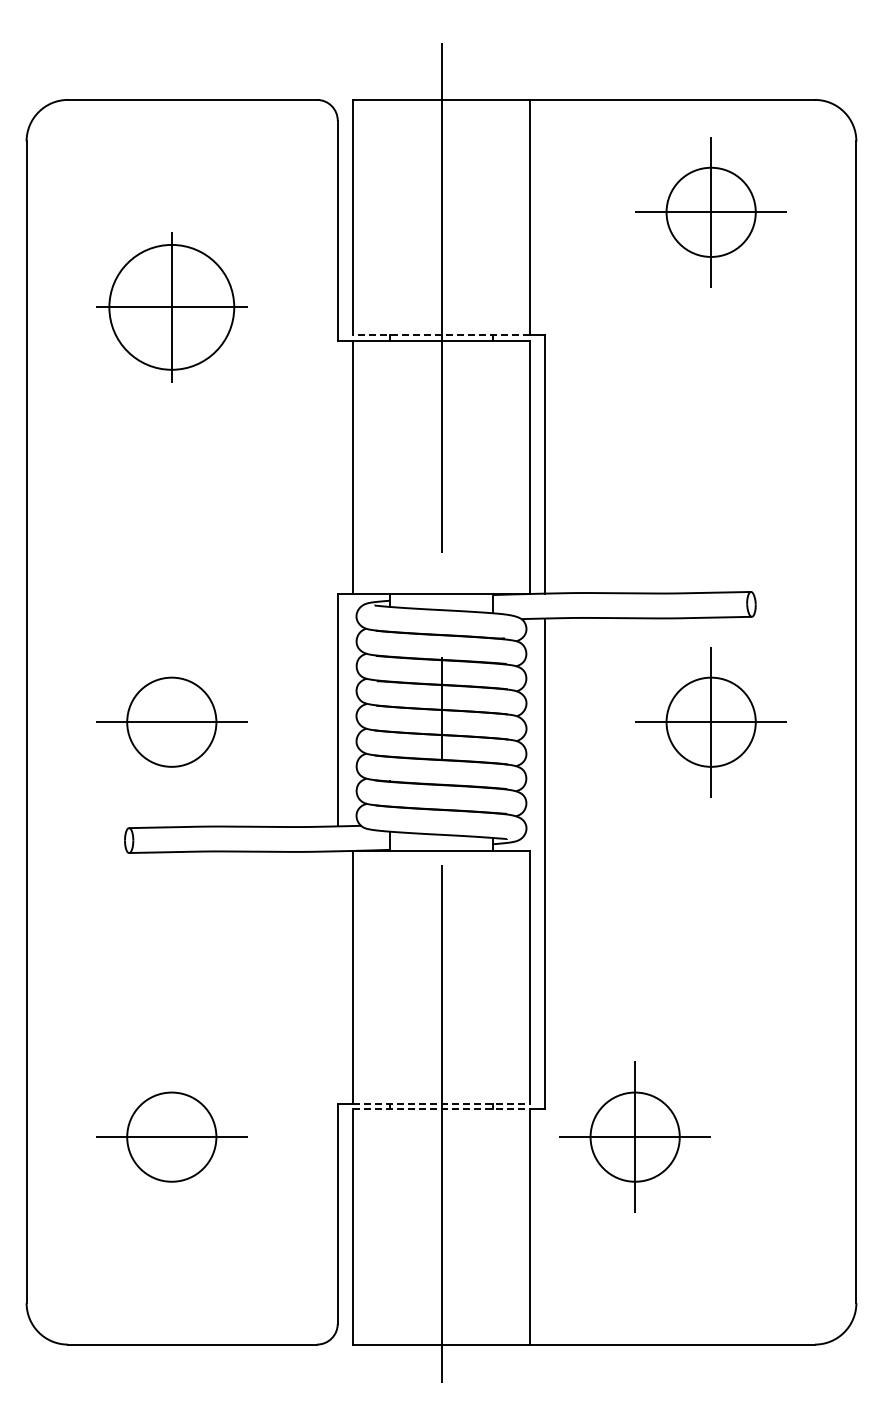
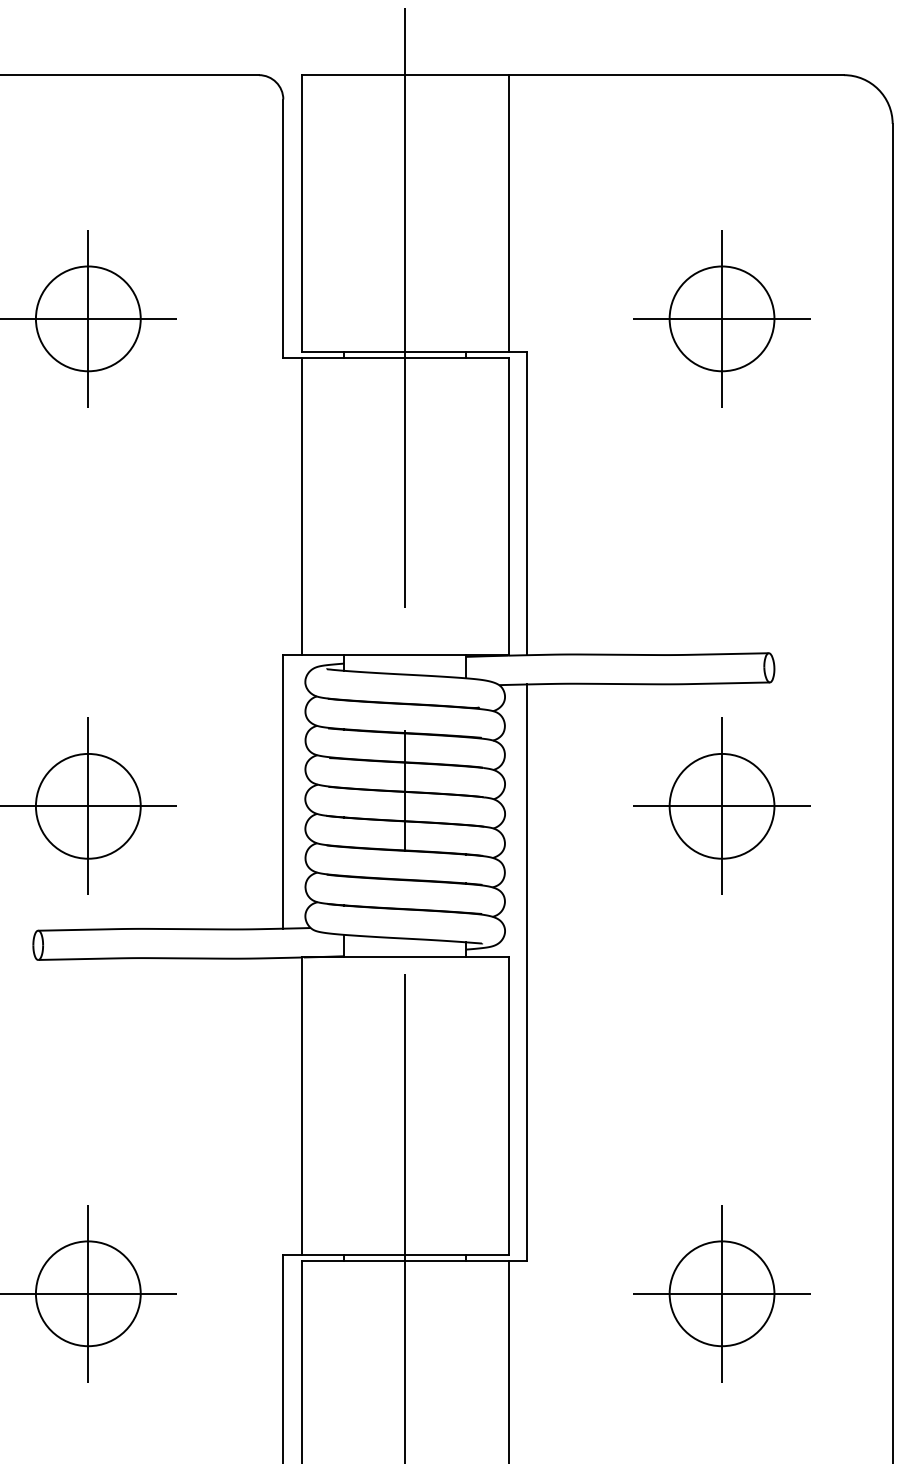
part: (710, 212) -> (721, 319), moved
circle: (171, 306) -> (87, 317), size x0.71
line: (441, 335) -> (405, 351), dashed -> solid
line: (171, 721) -> (87, 805), added
line: (441, 1103) -> (405, 1254), dashed -> solid
line: (441, 1109) -> (405, 1261), dashed -> solid
line: (171, 1136) -> (87, 1293), added
part: (634, 1136) -> (721, 1293), moved

